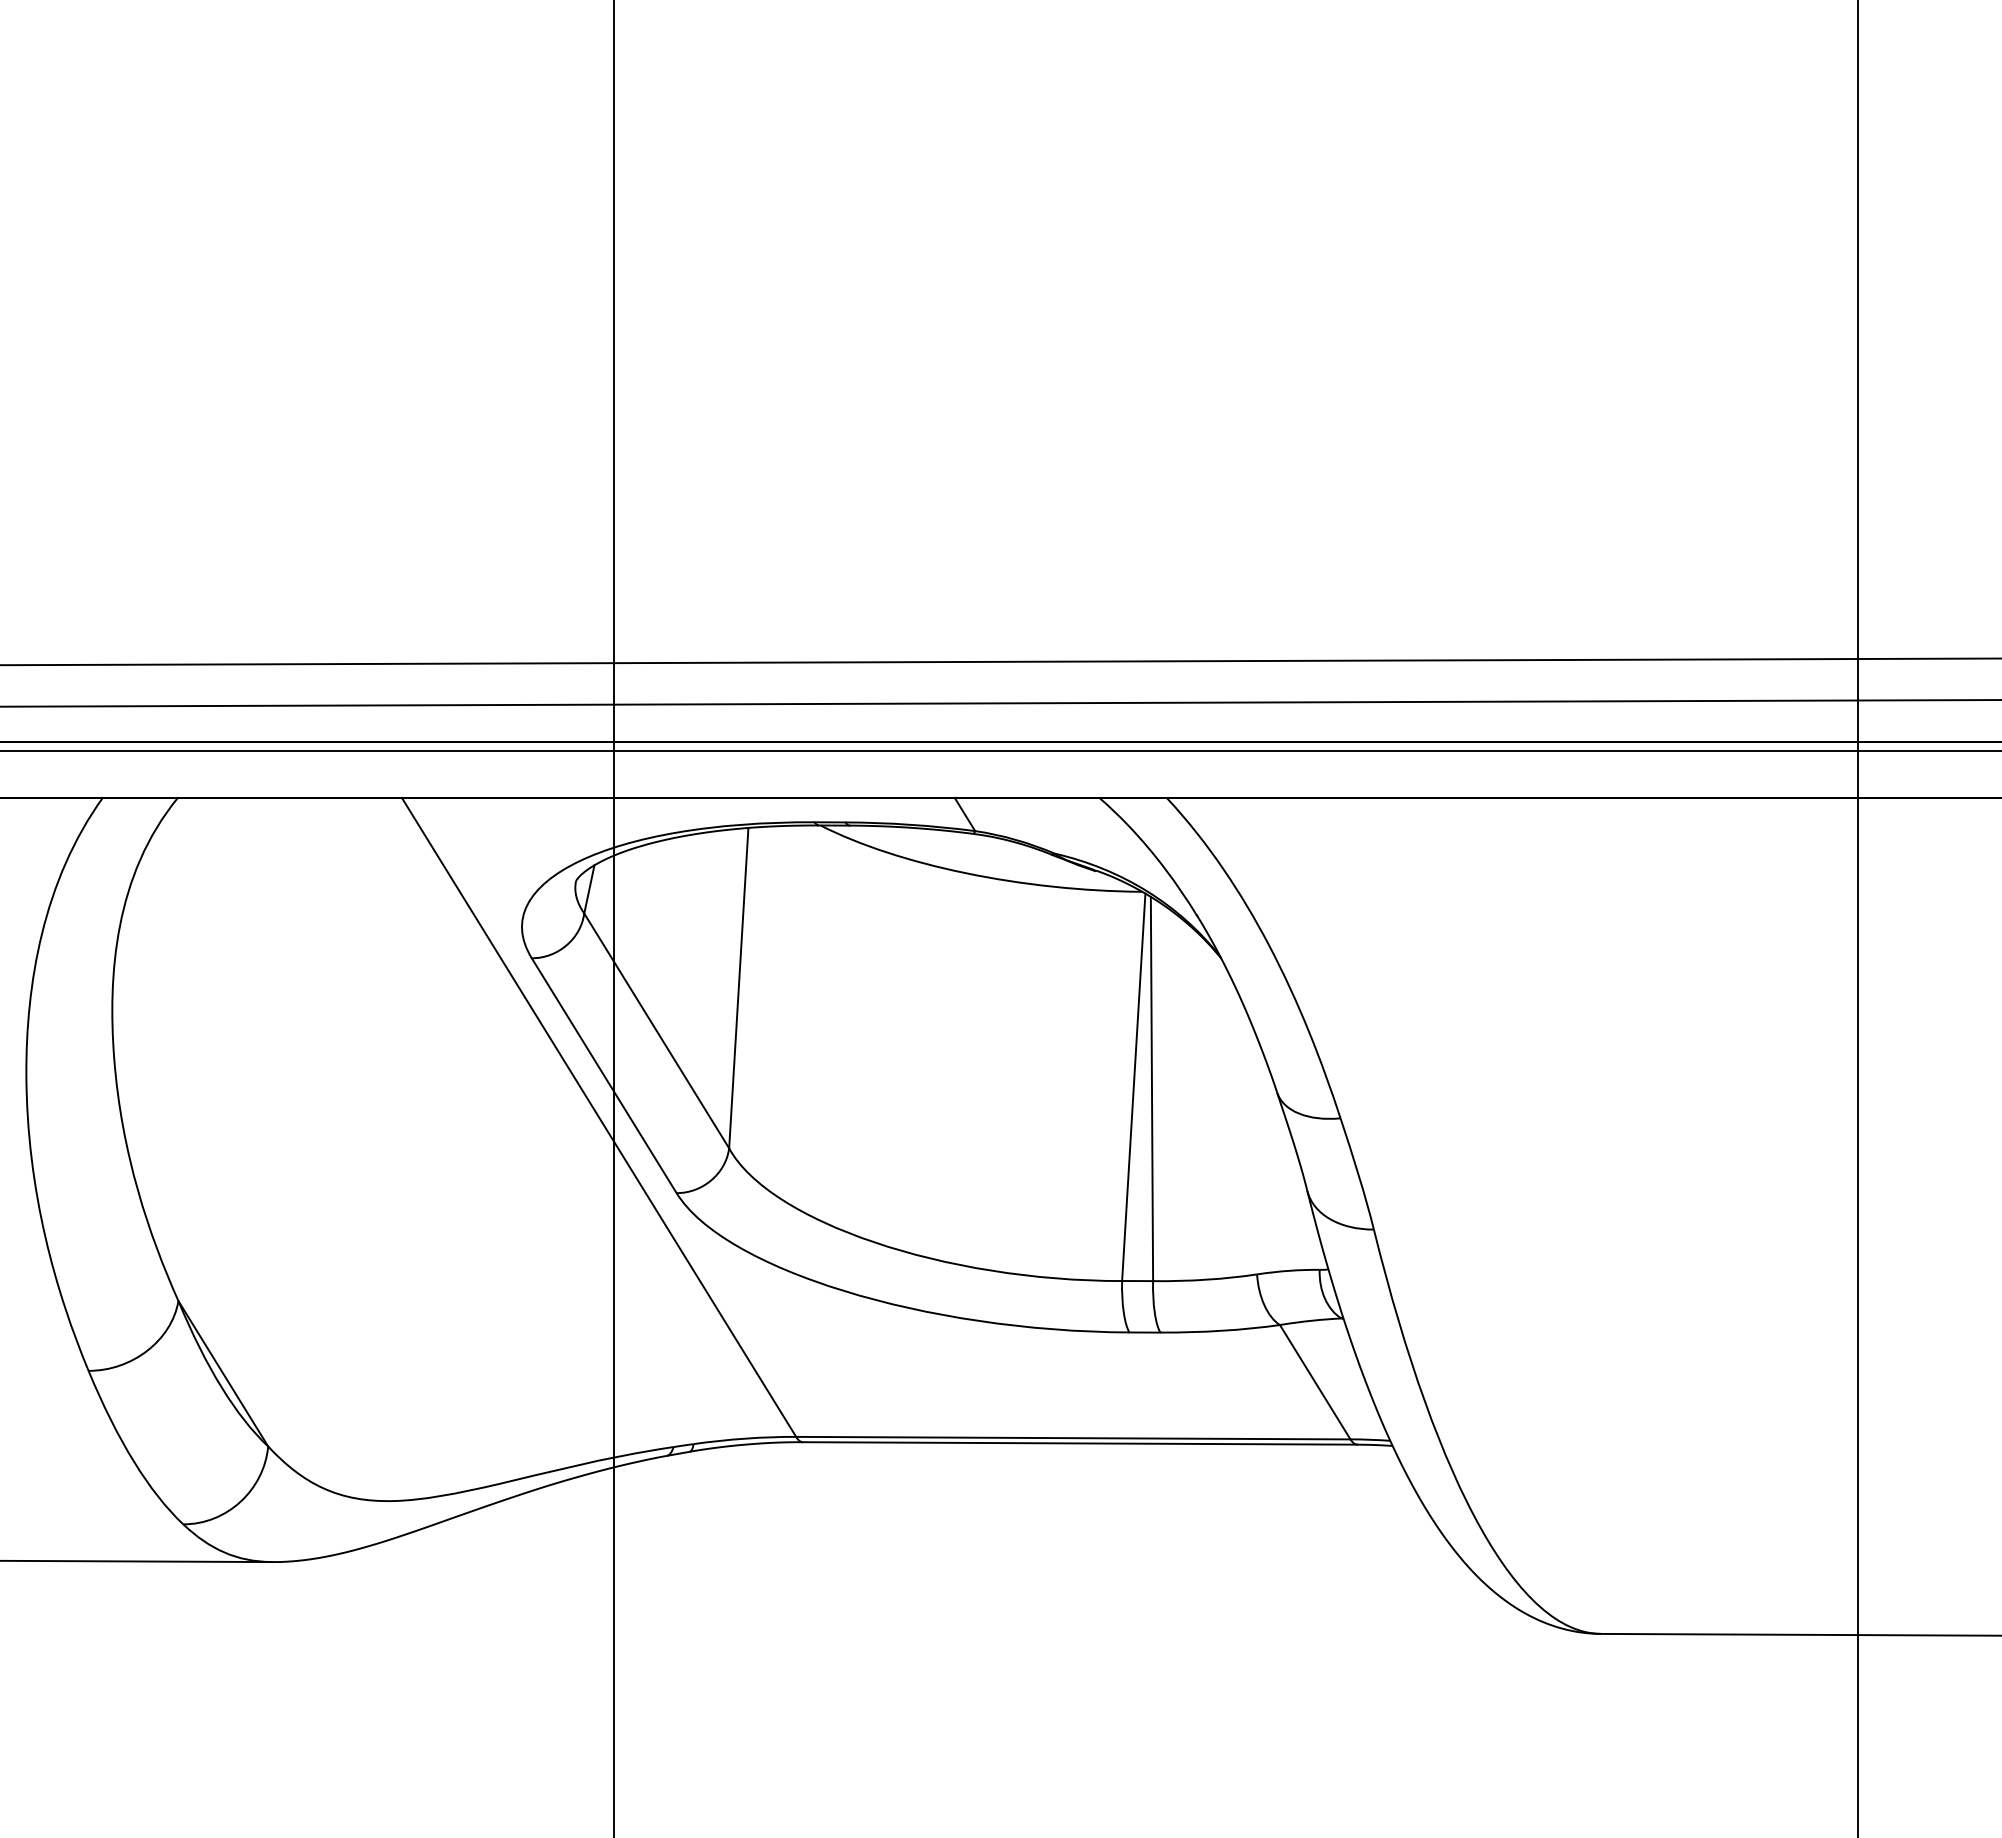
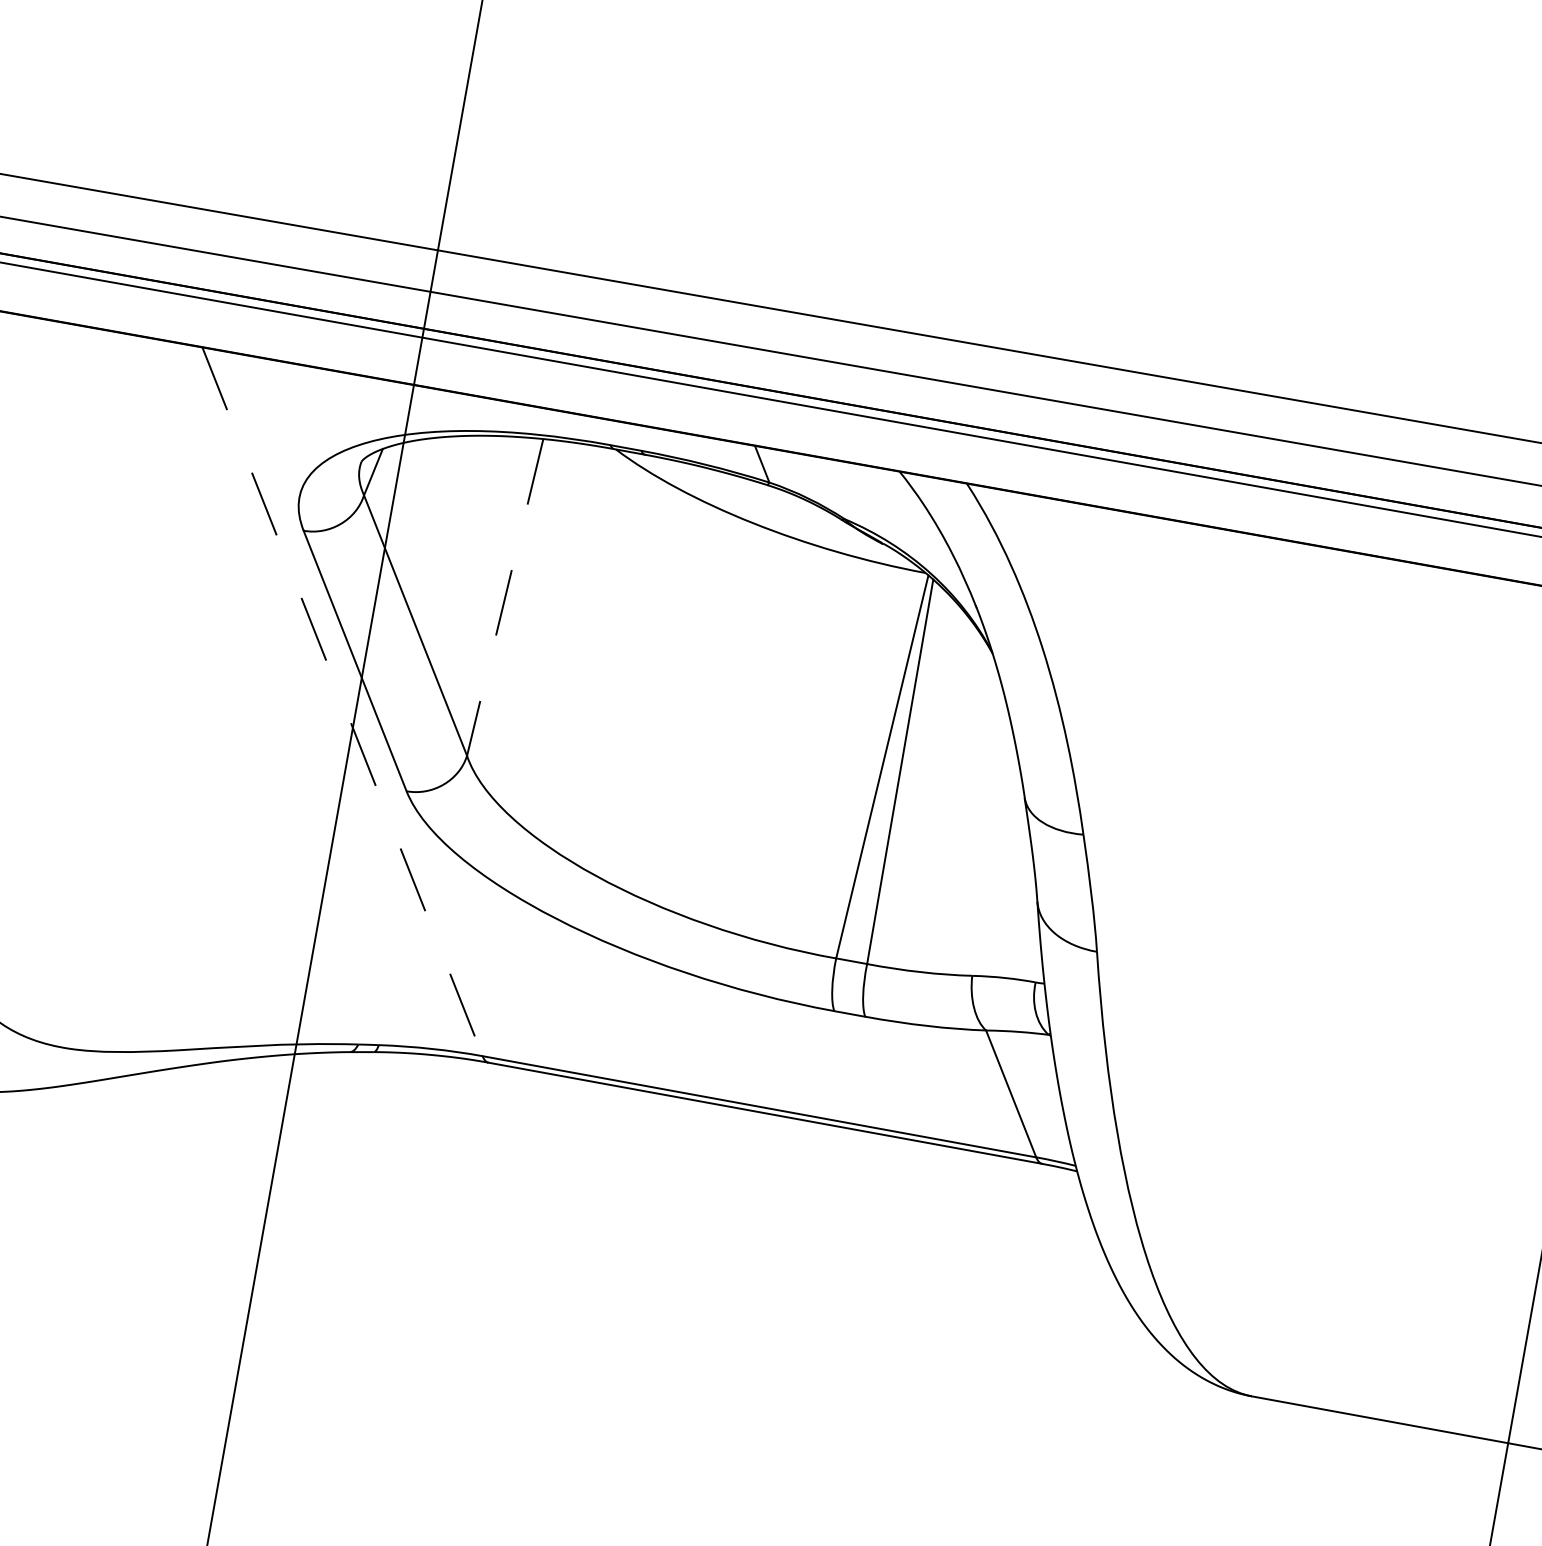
line: (738, 988) -> (504, 597), solid -> dashed
line: (599, 1117) -> (342, 701), solid -> dashed

